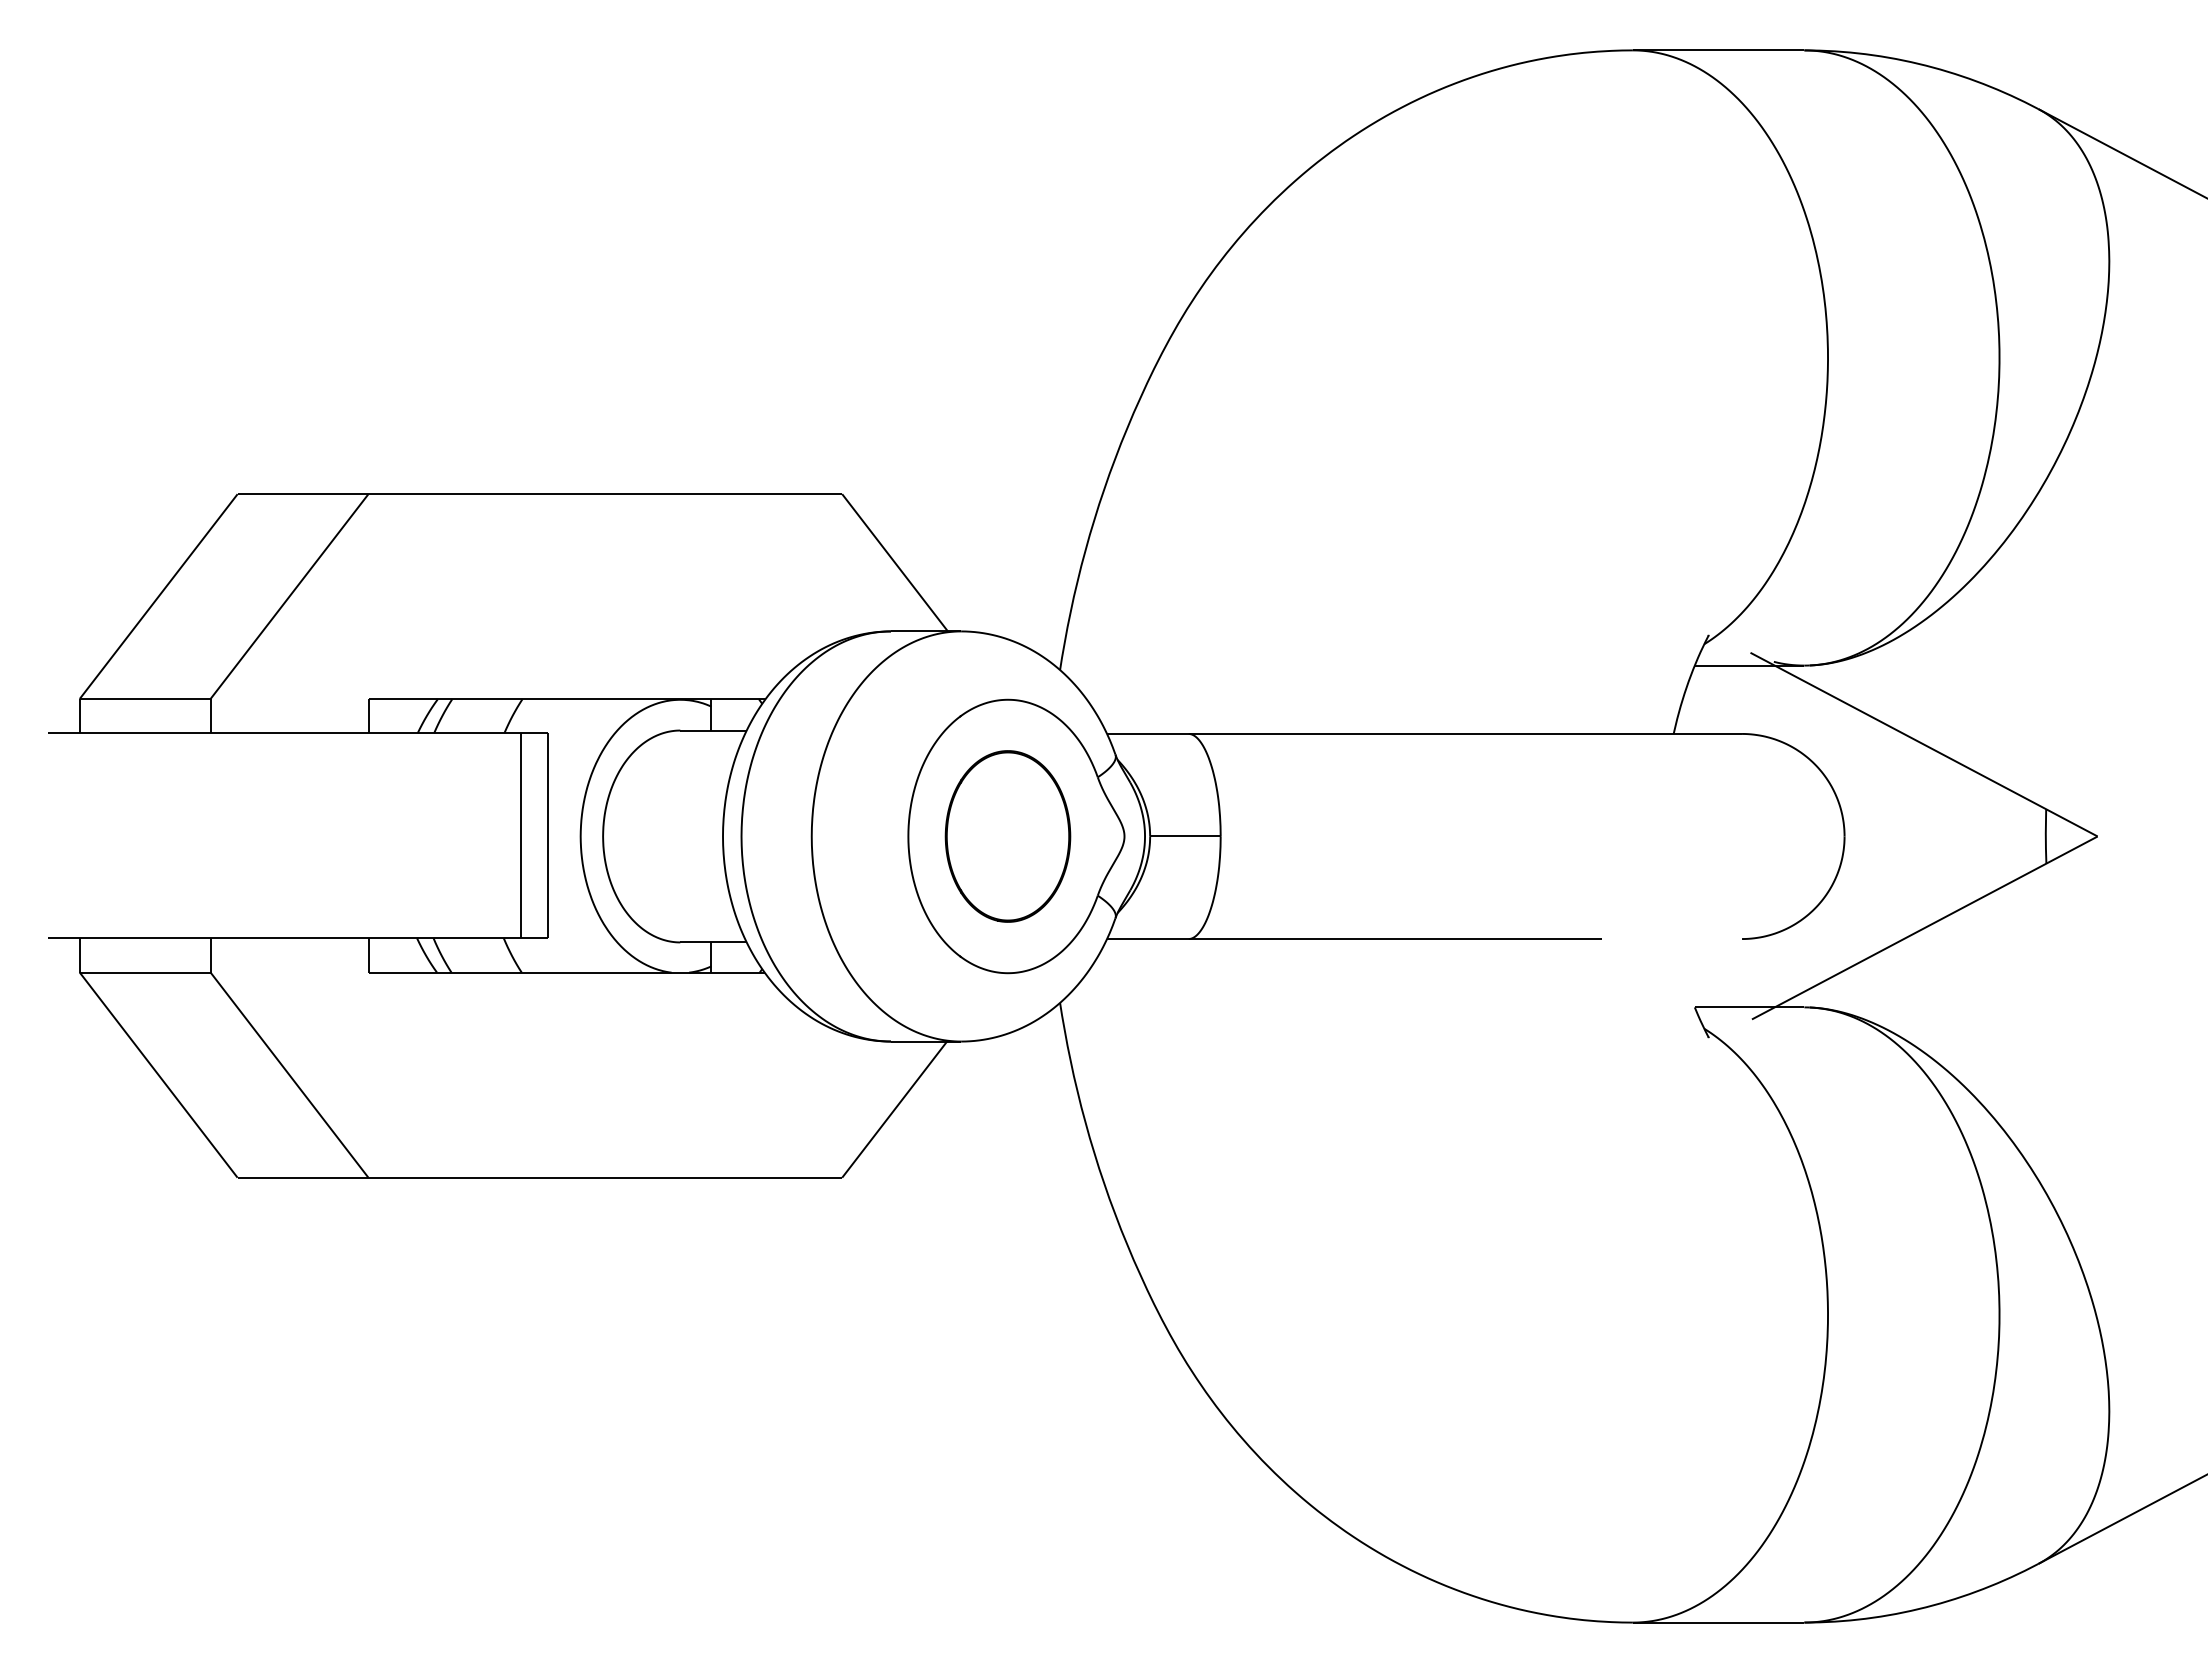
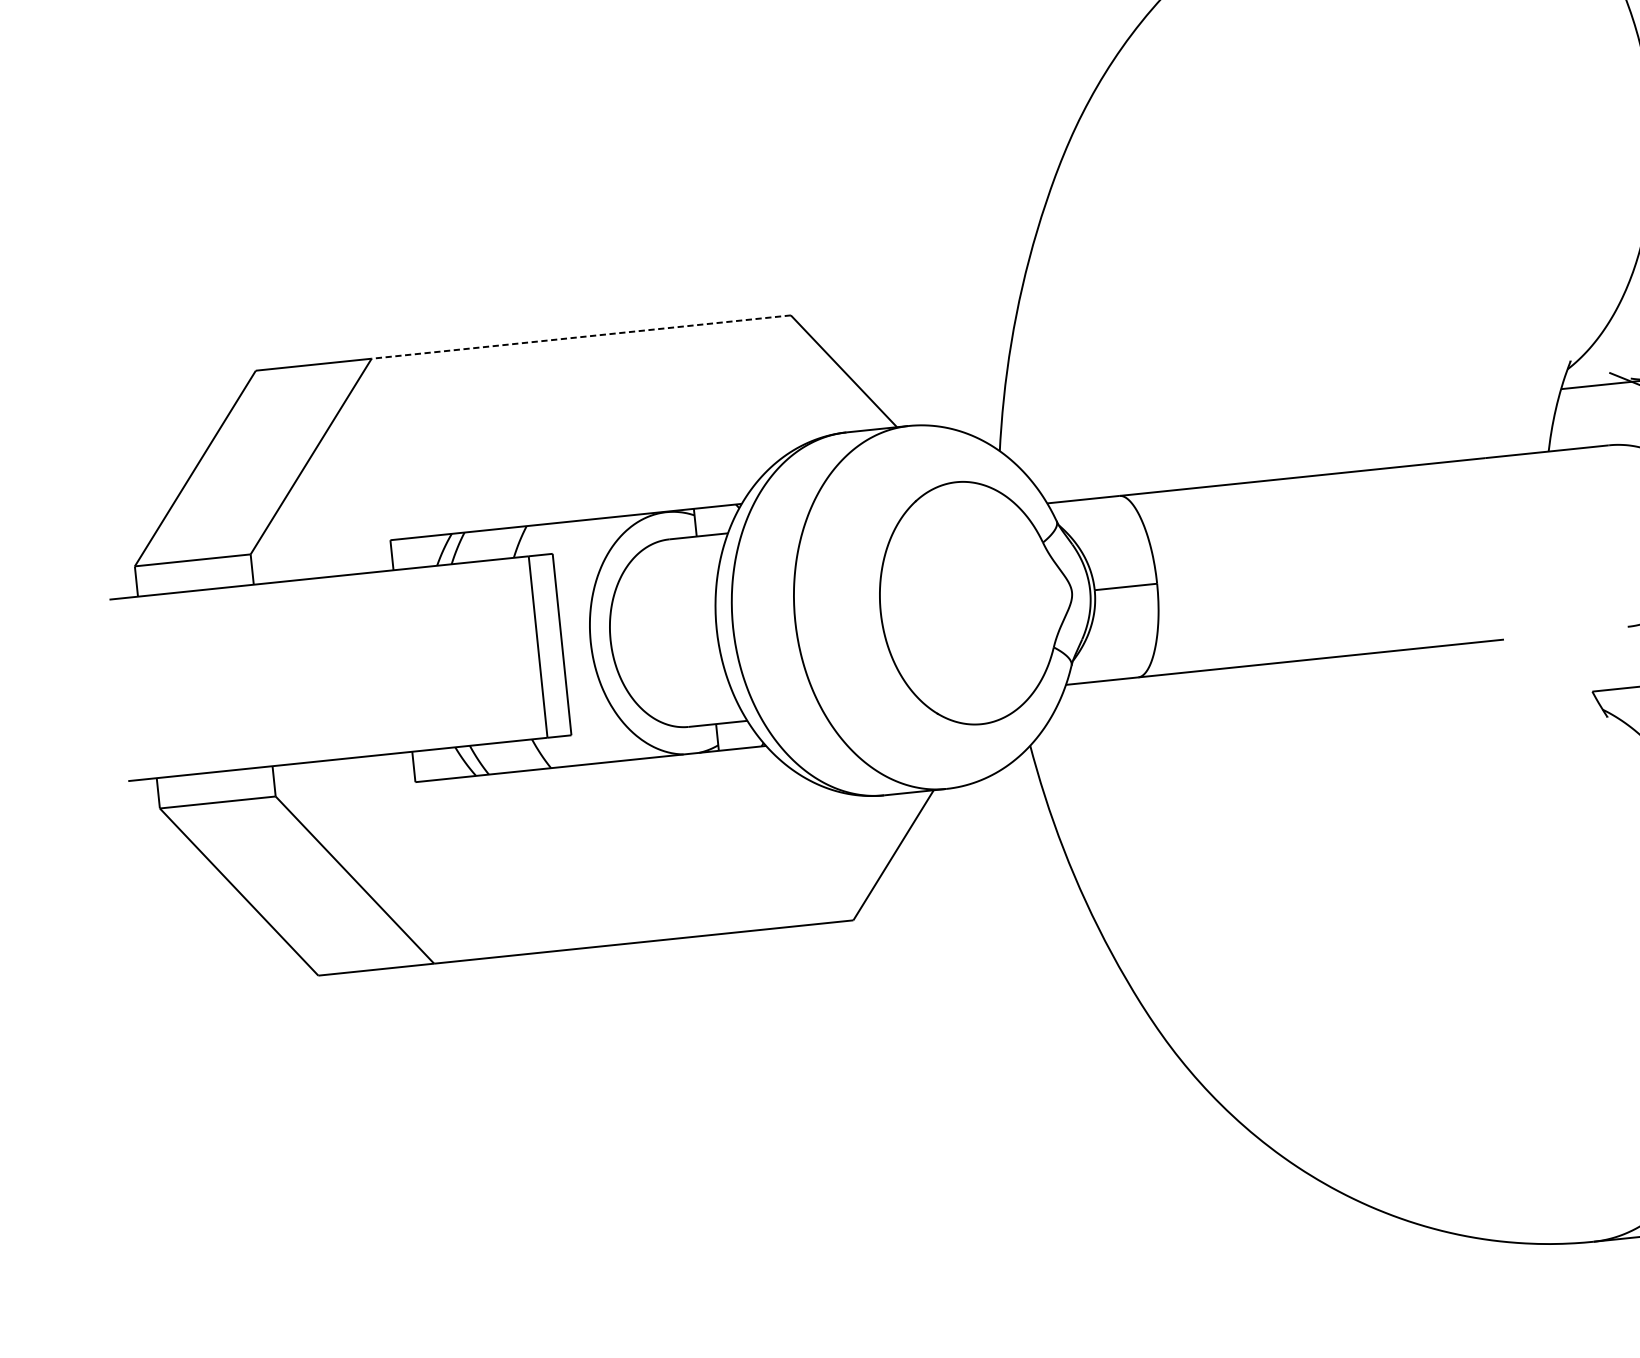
line: (605, 494) -> (581, 337), solid -> dashed
part: (1007, 836) -> (968, 603), removed

